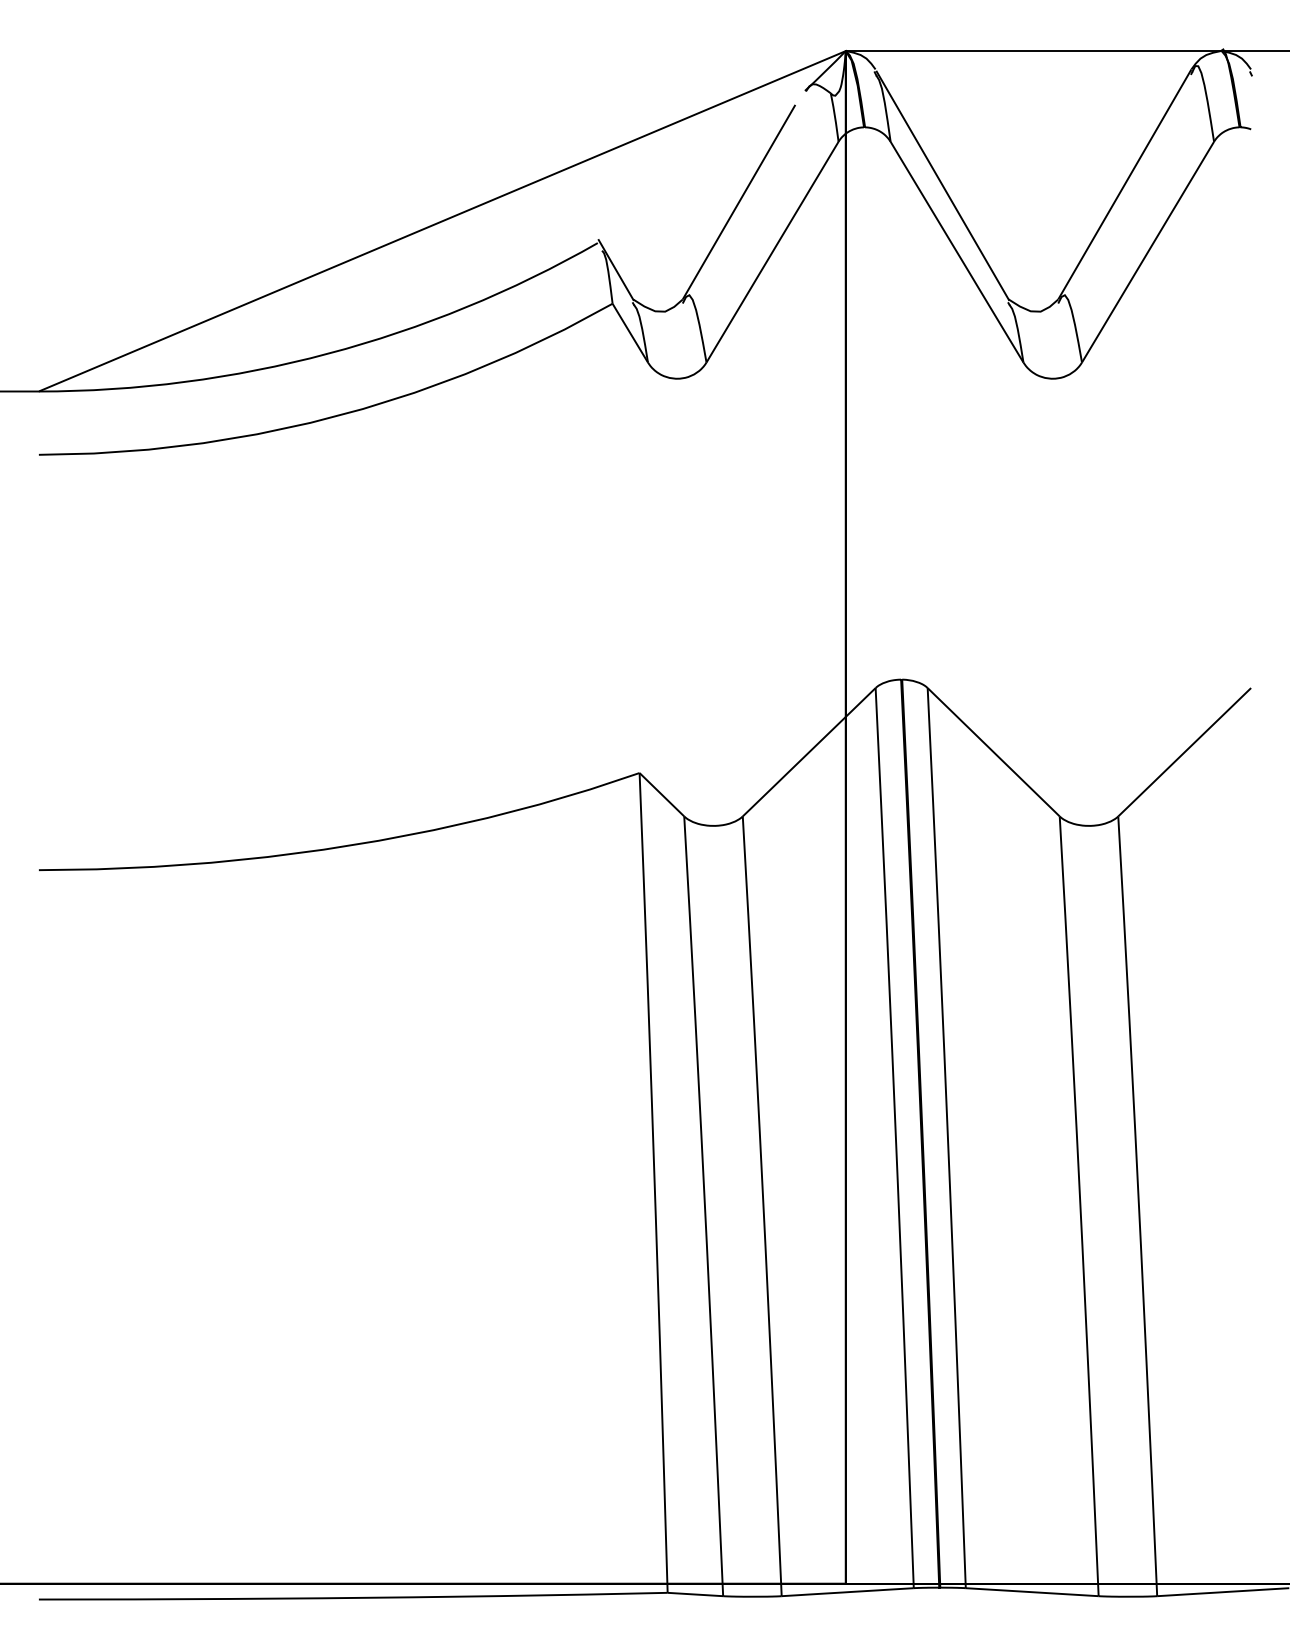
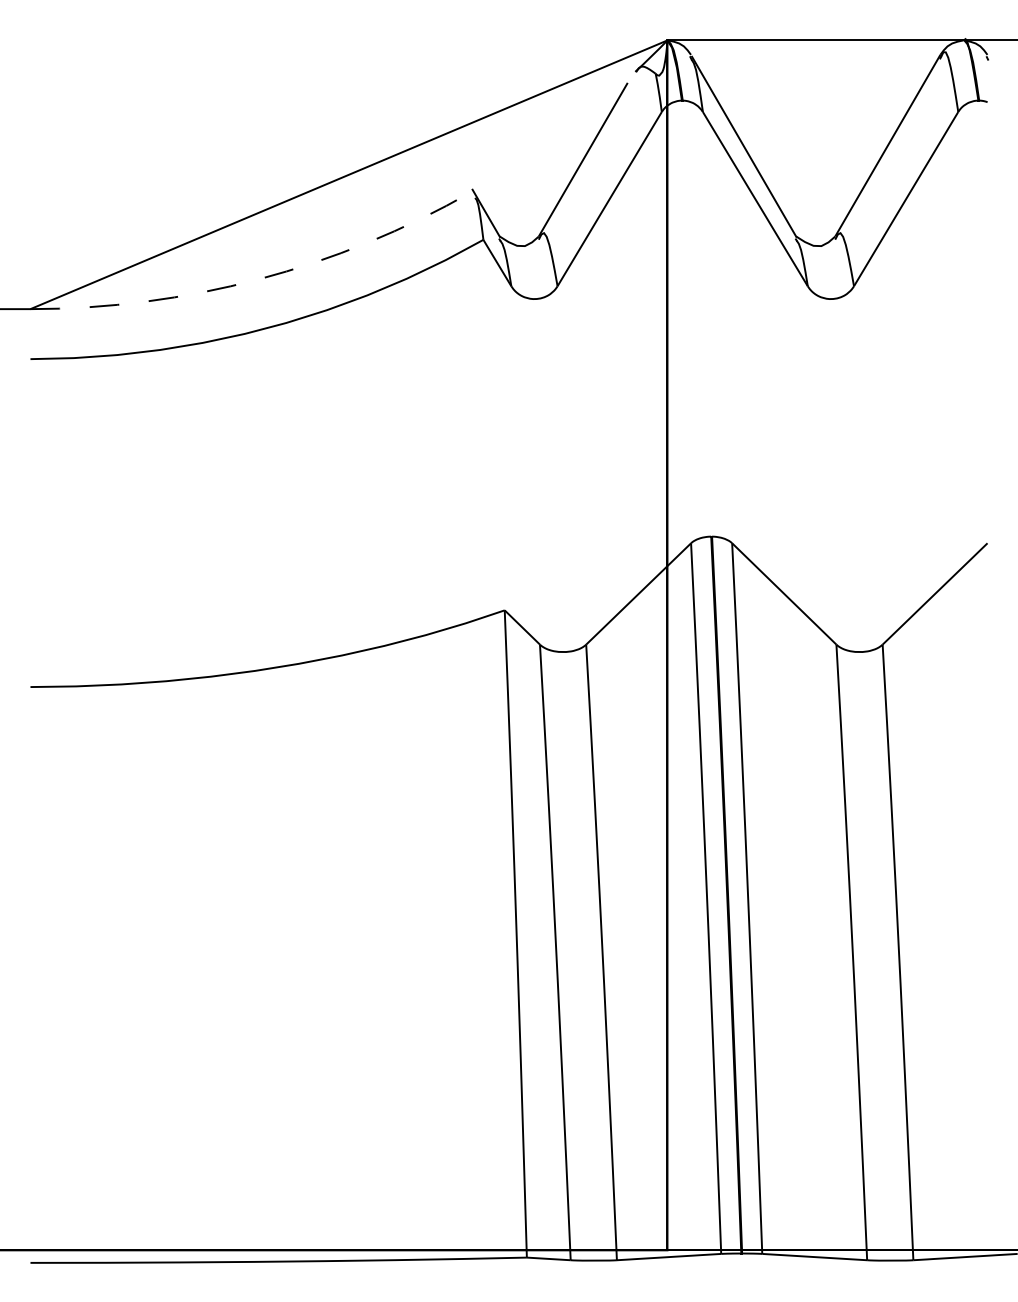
arc: (328, 353) -> (259, 279), solid -> dashed

